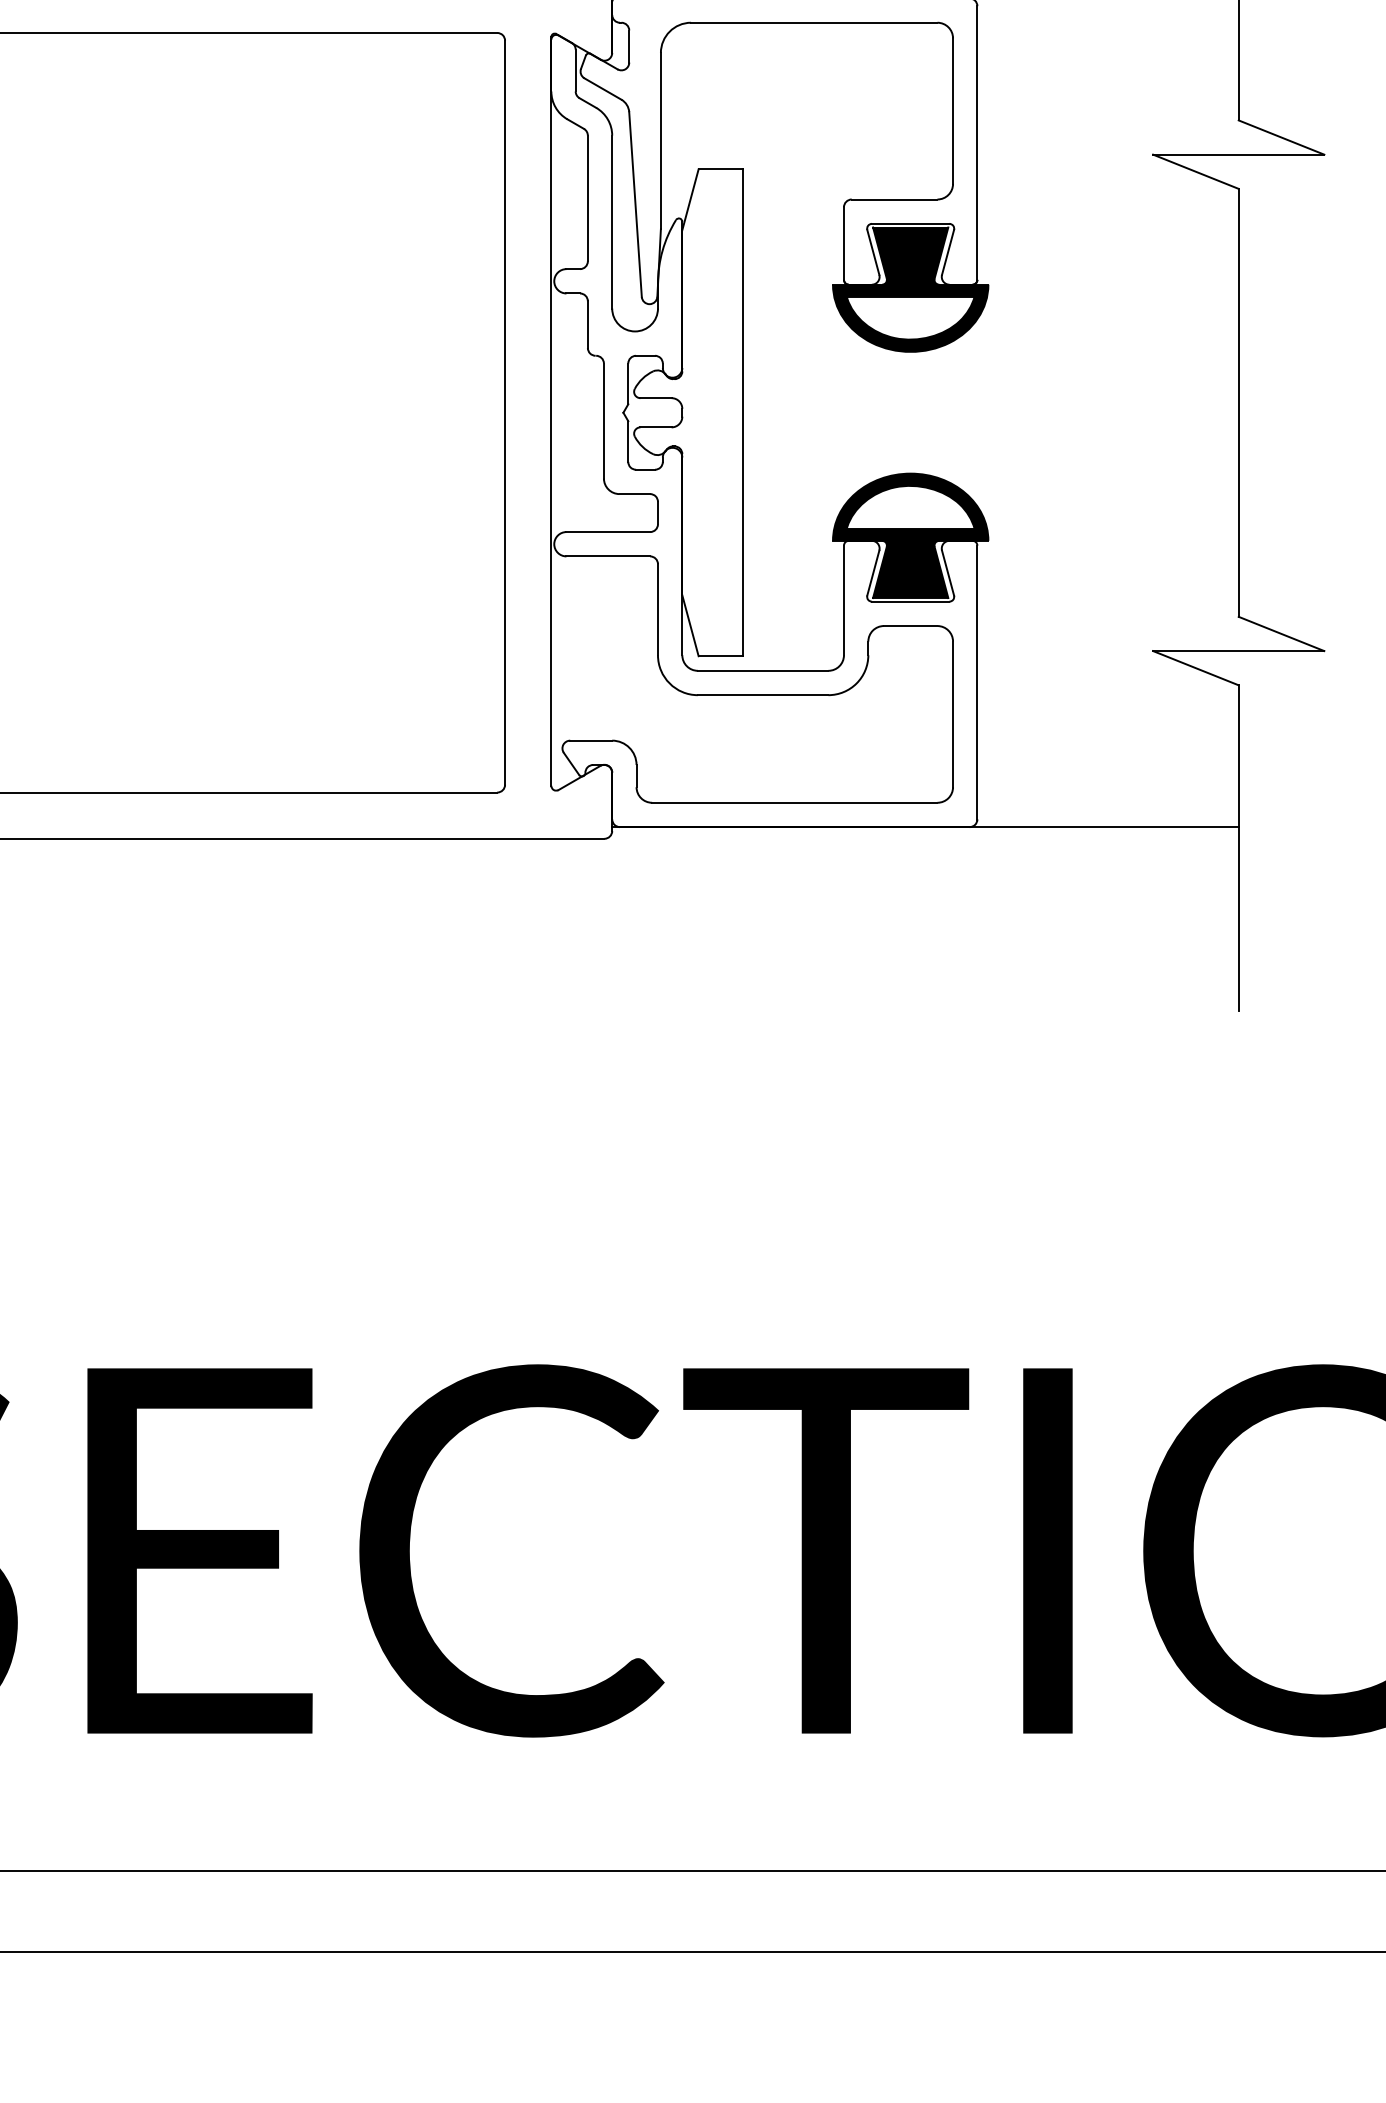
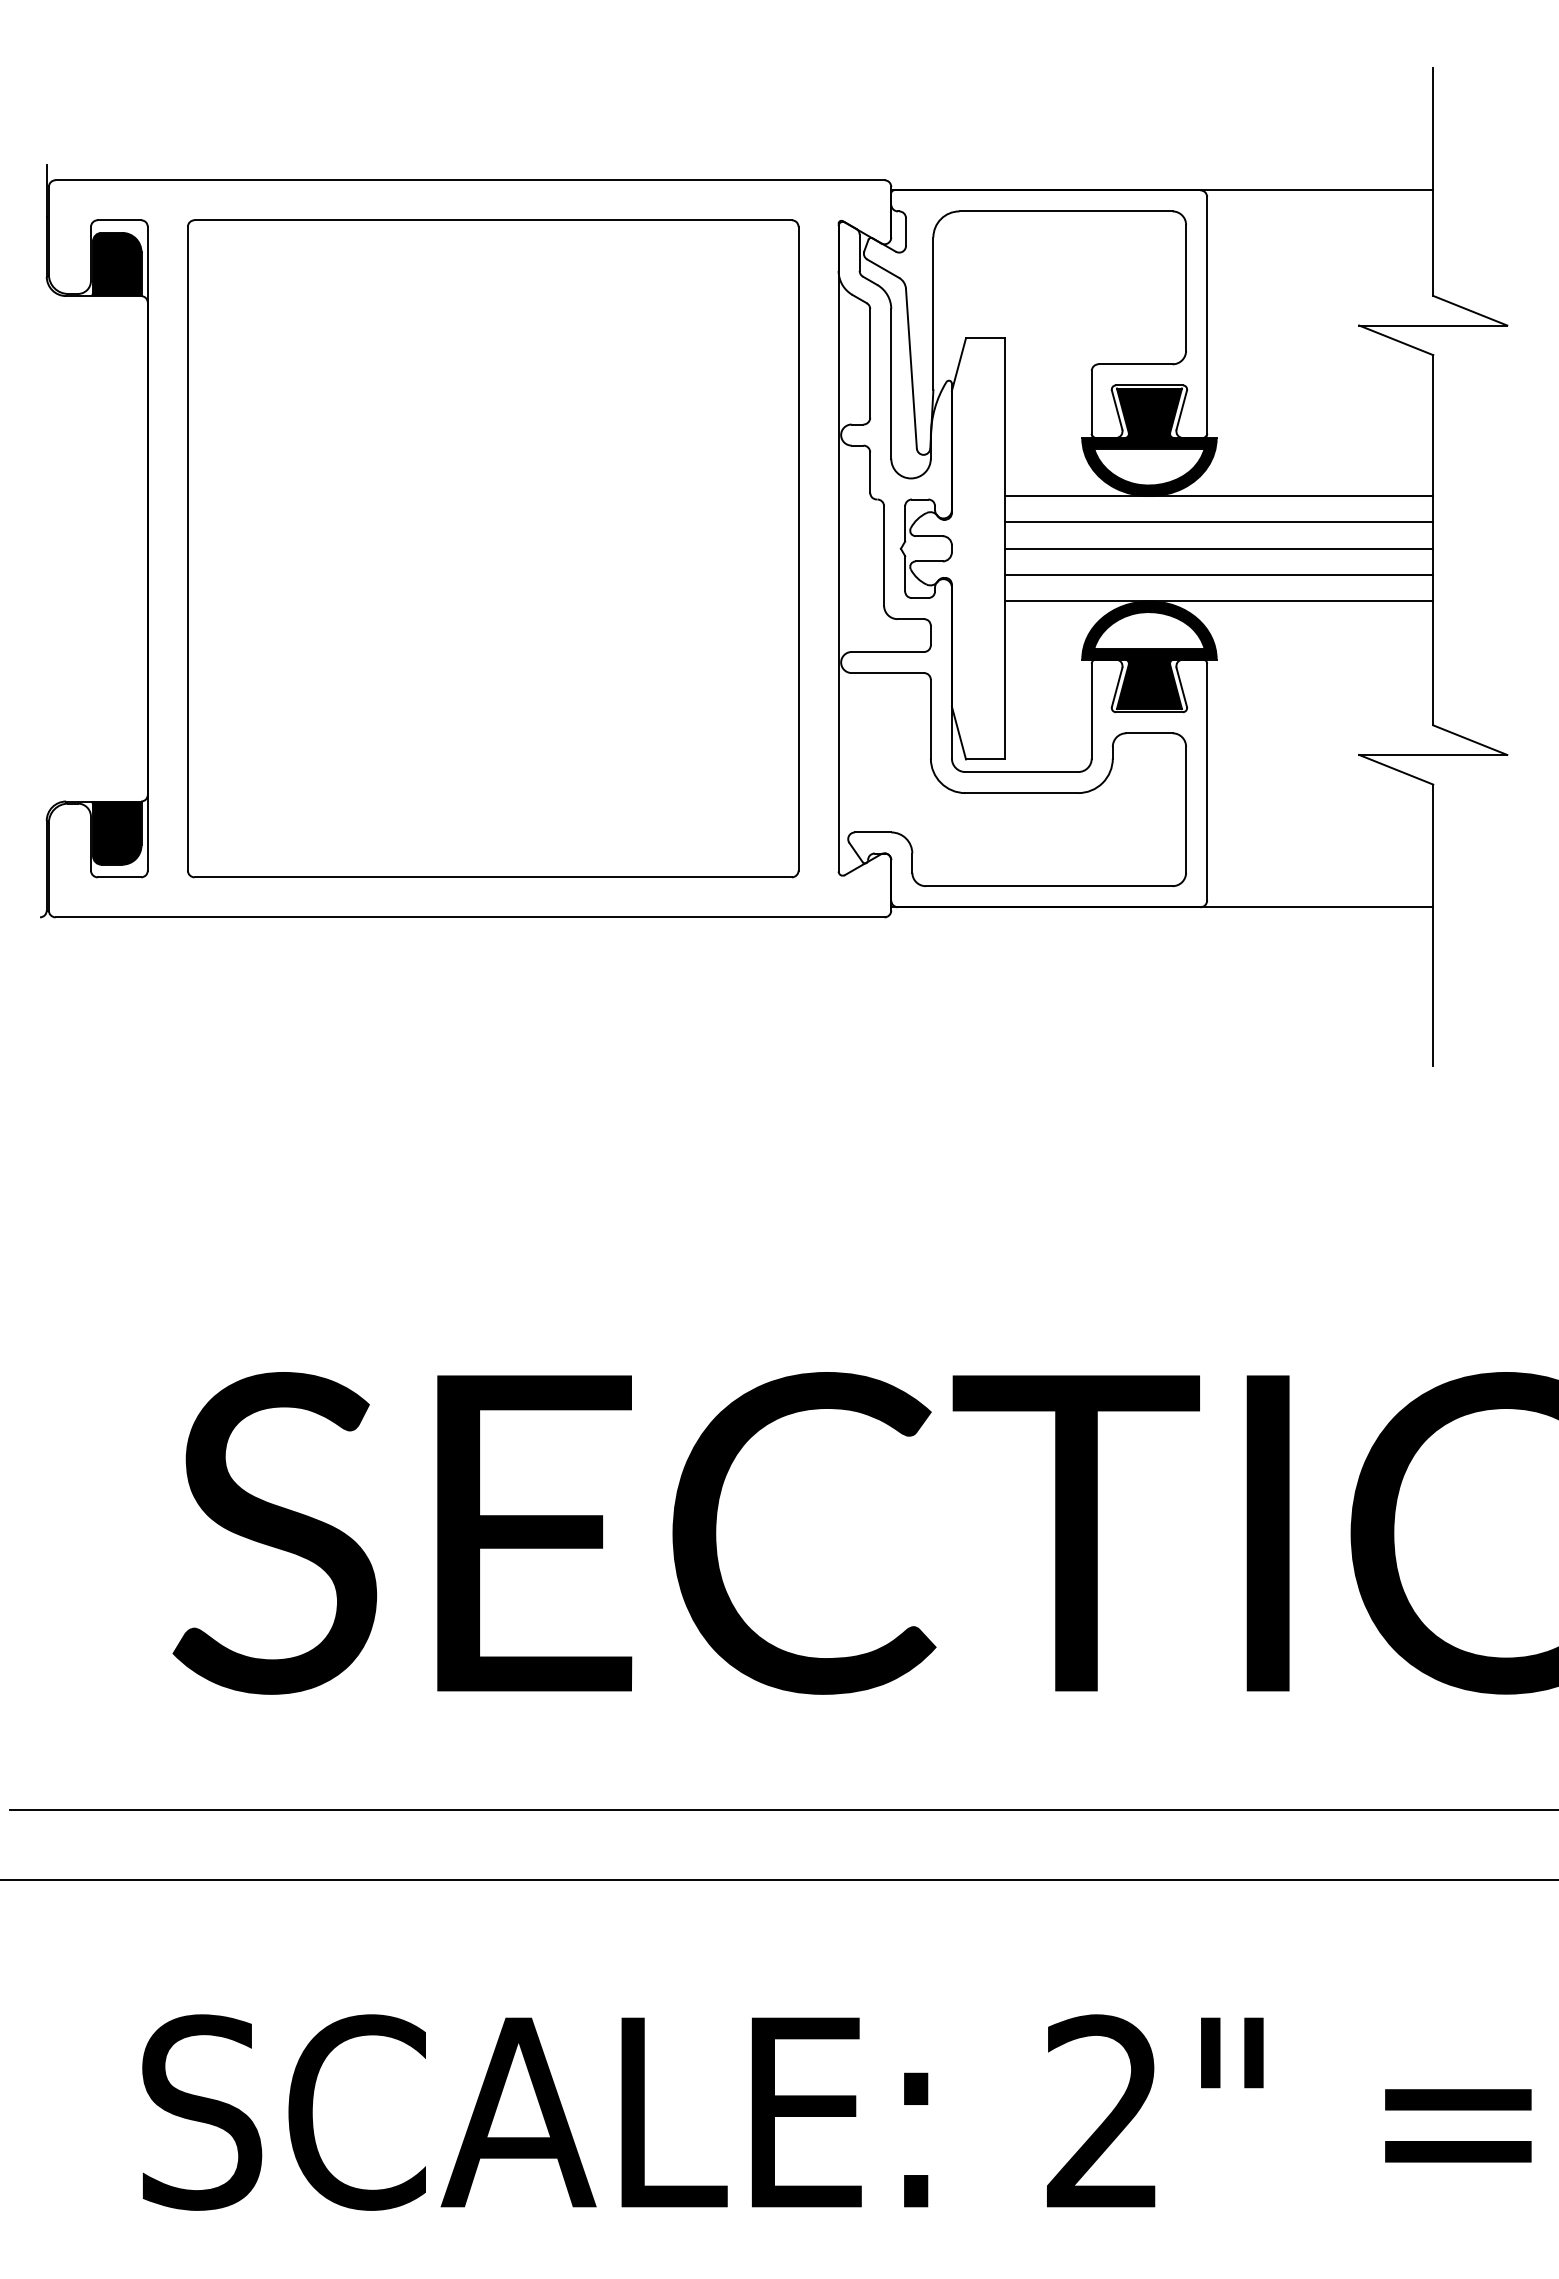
line: (990, 352) -> (1218, 496), added
line: (990, 382) -> (1218, 522), added
line: (990, 412) -> (1218, 548), added
line: (990, 443) -> (1218, 575), added
line: (990, 473) -> (1218, 601), added

